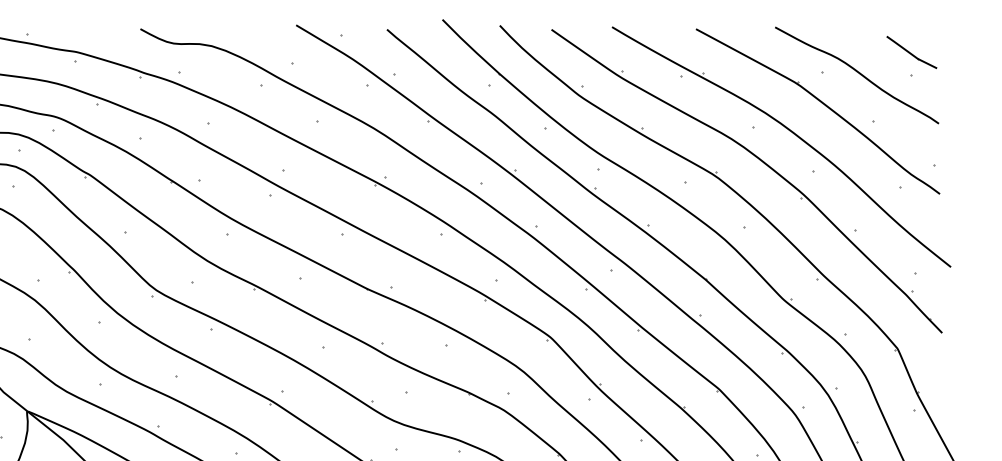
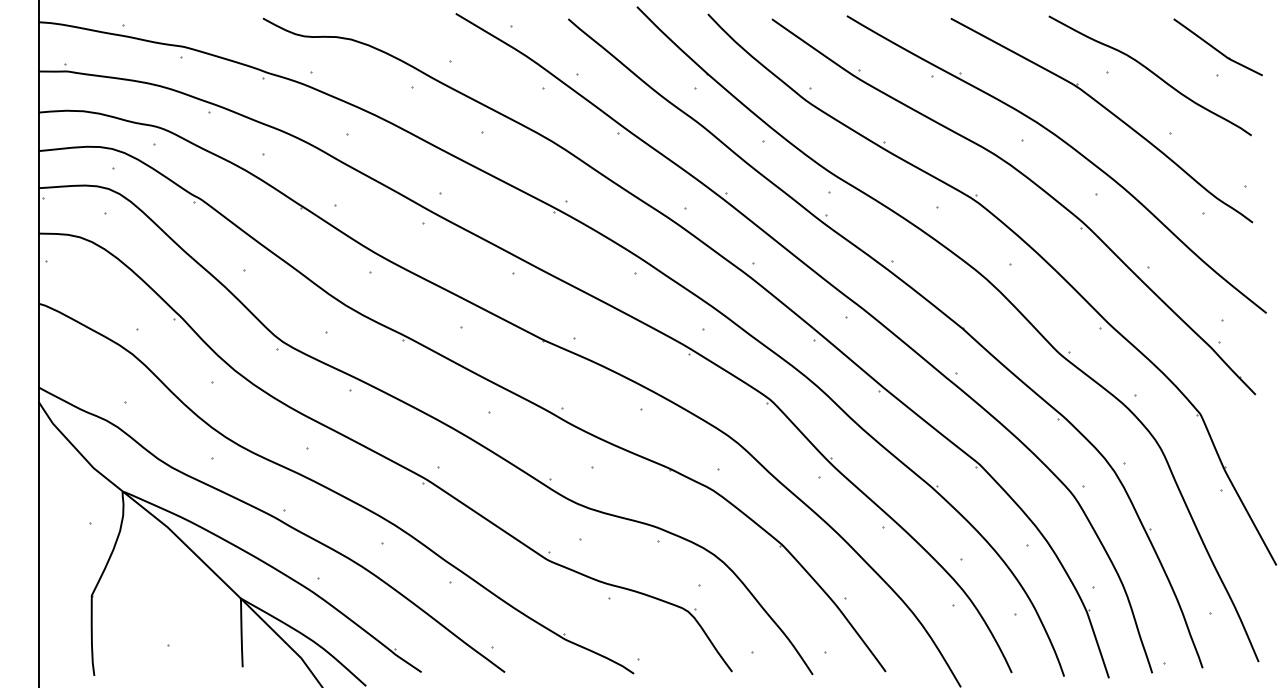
part: (911, 52) -> (1217, 47), size x1.43

